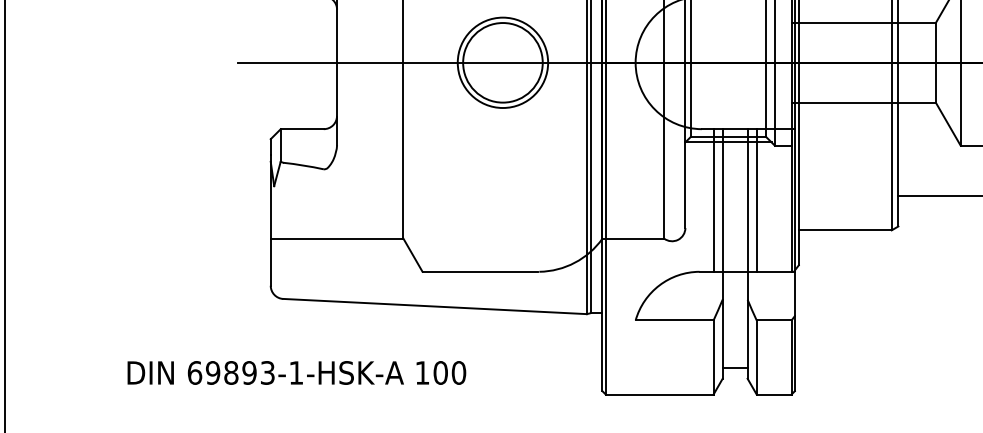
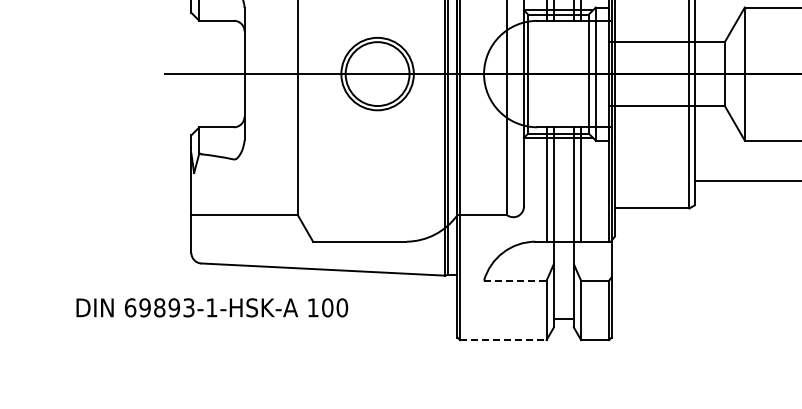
line: (674, 320) -> (515, 280), solid -> dashed
text: (297, 372) -> (212, 307), moved
line: (659, 394) -> (503, 340), solid -> dashed

